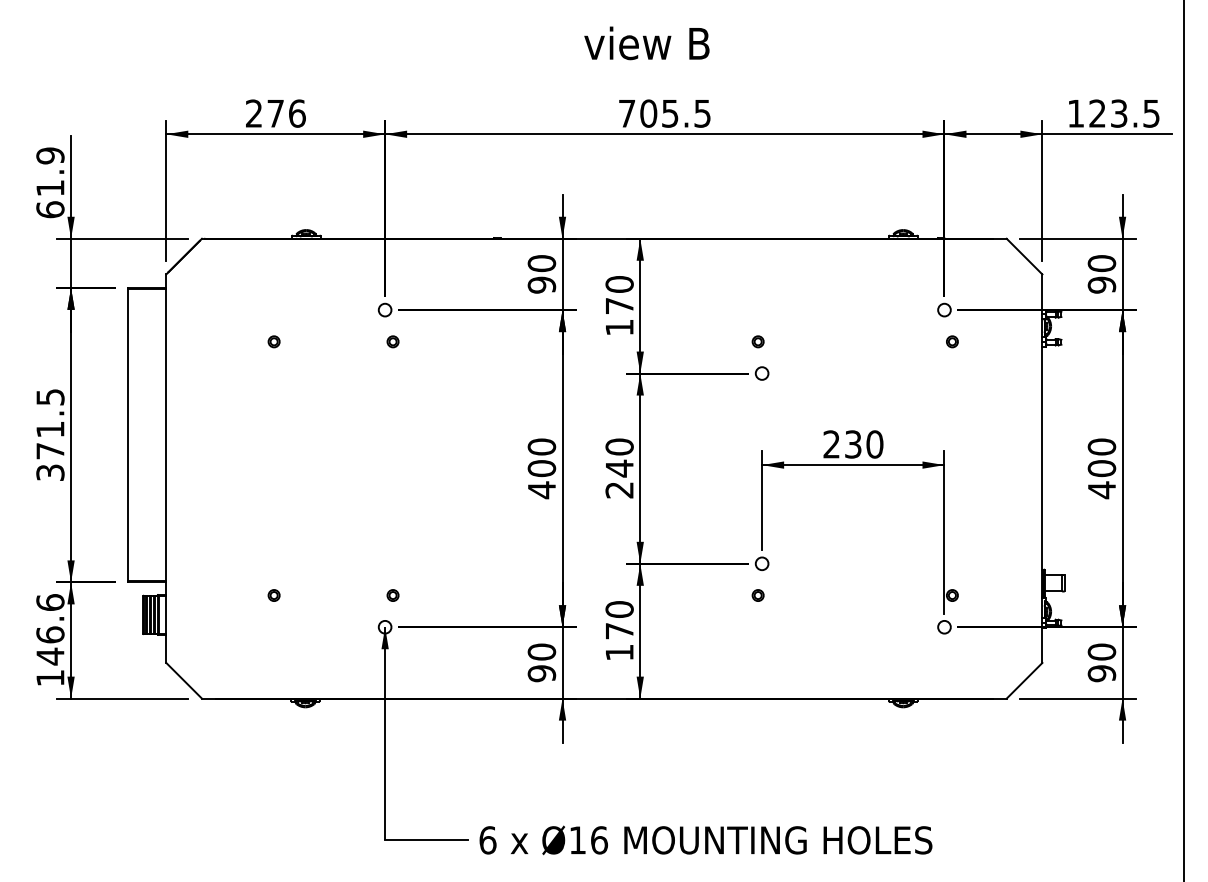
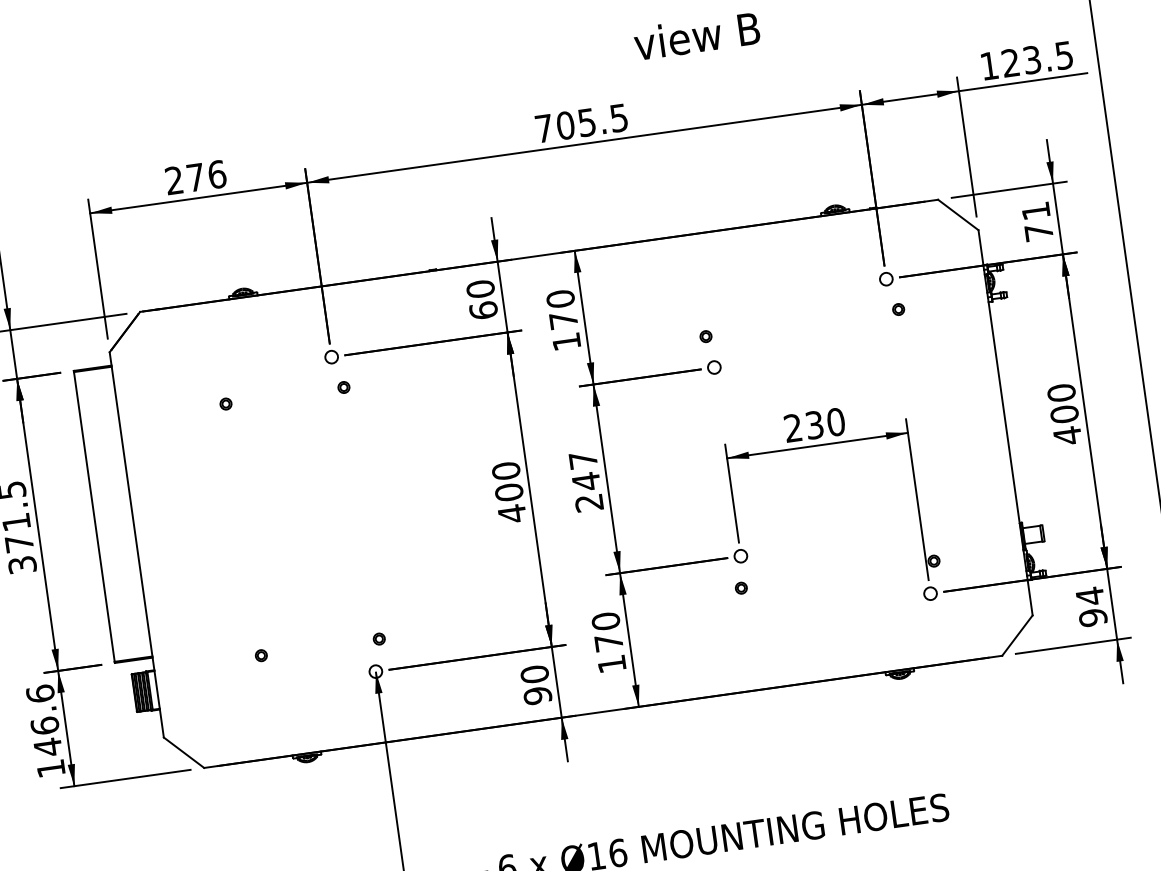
text: (646, 43) -> (696, 36), moved
text: (1101, 274) -> (1037, 222), 90 -> 71
text: (541, 284) -> (483, 309), 90 -> 60
text: (619, 446) -> (583, 459), 240 -> 247
text: (1101, 652) -> (1089, 596), 90 -> 94

